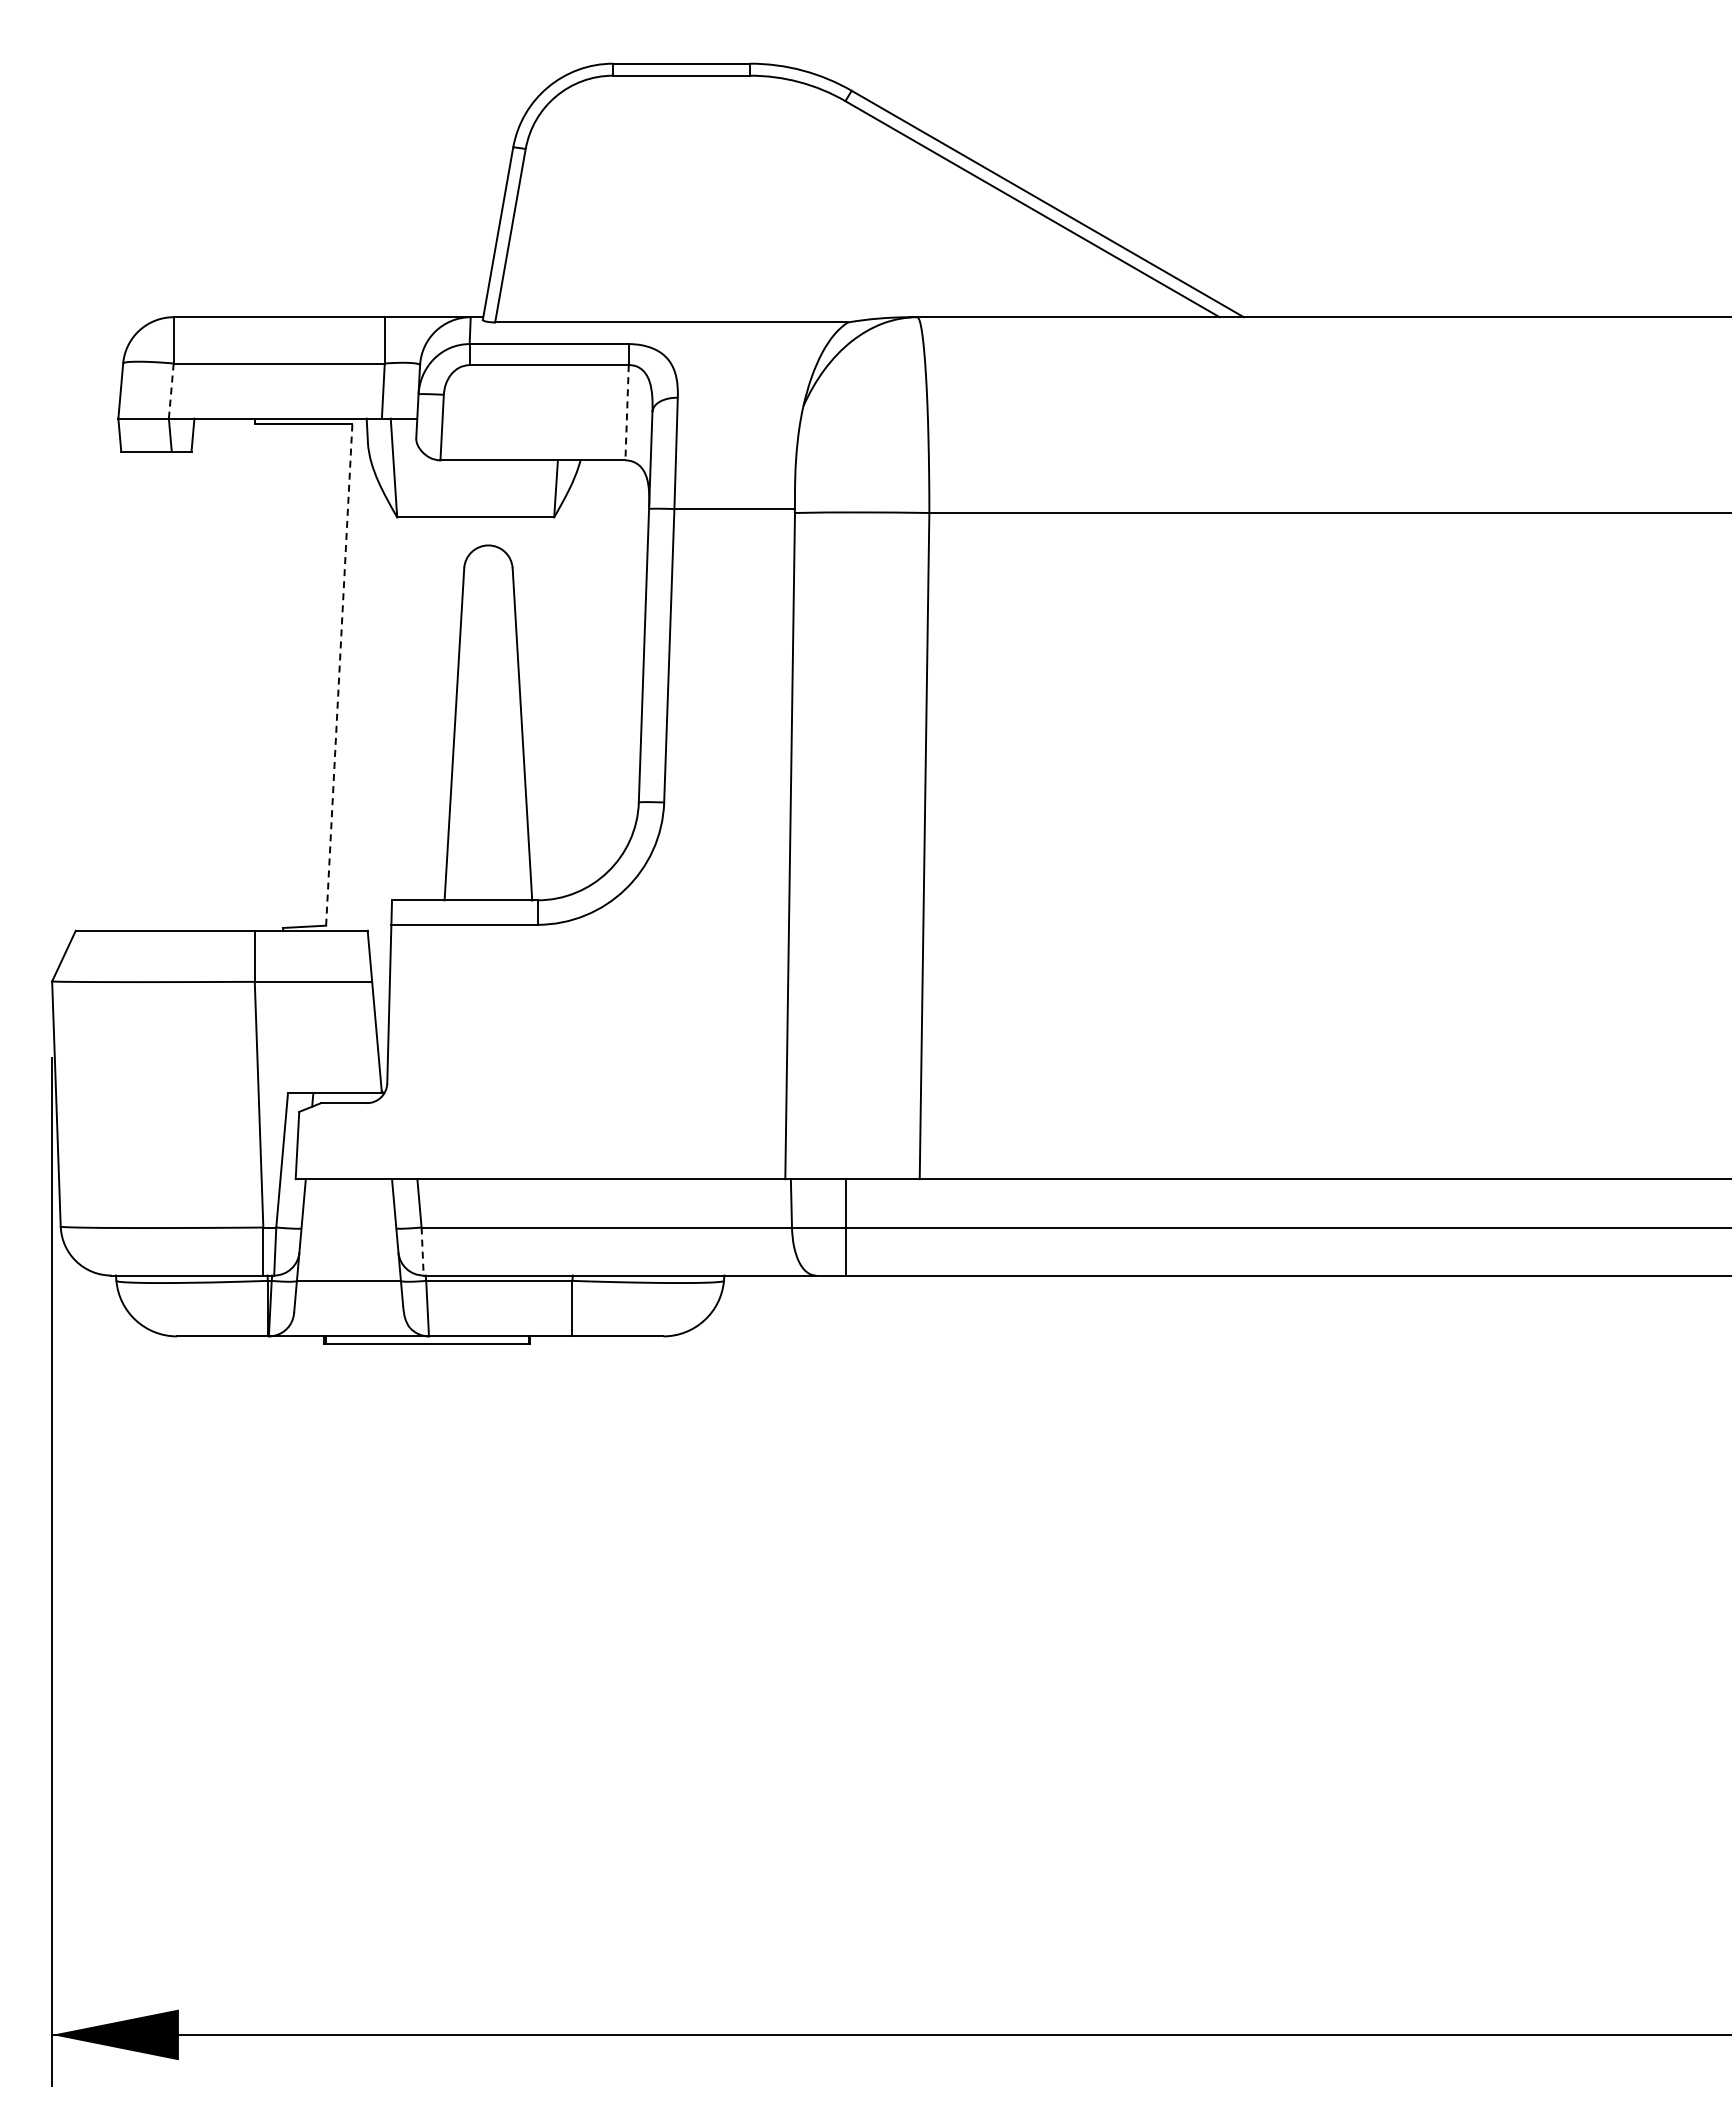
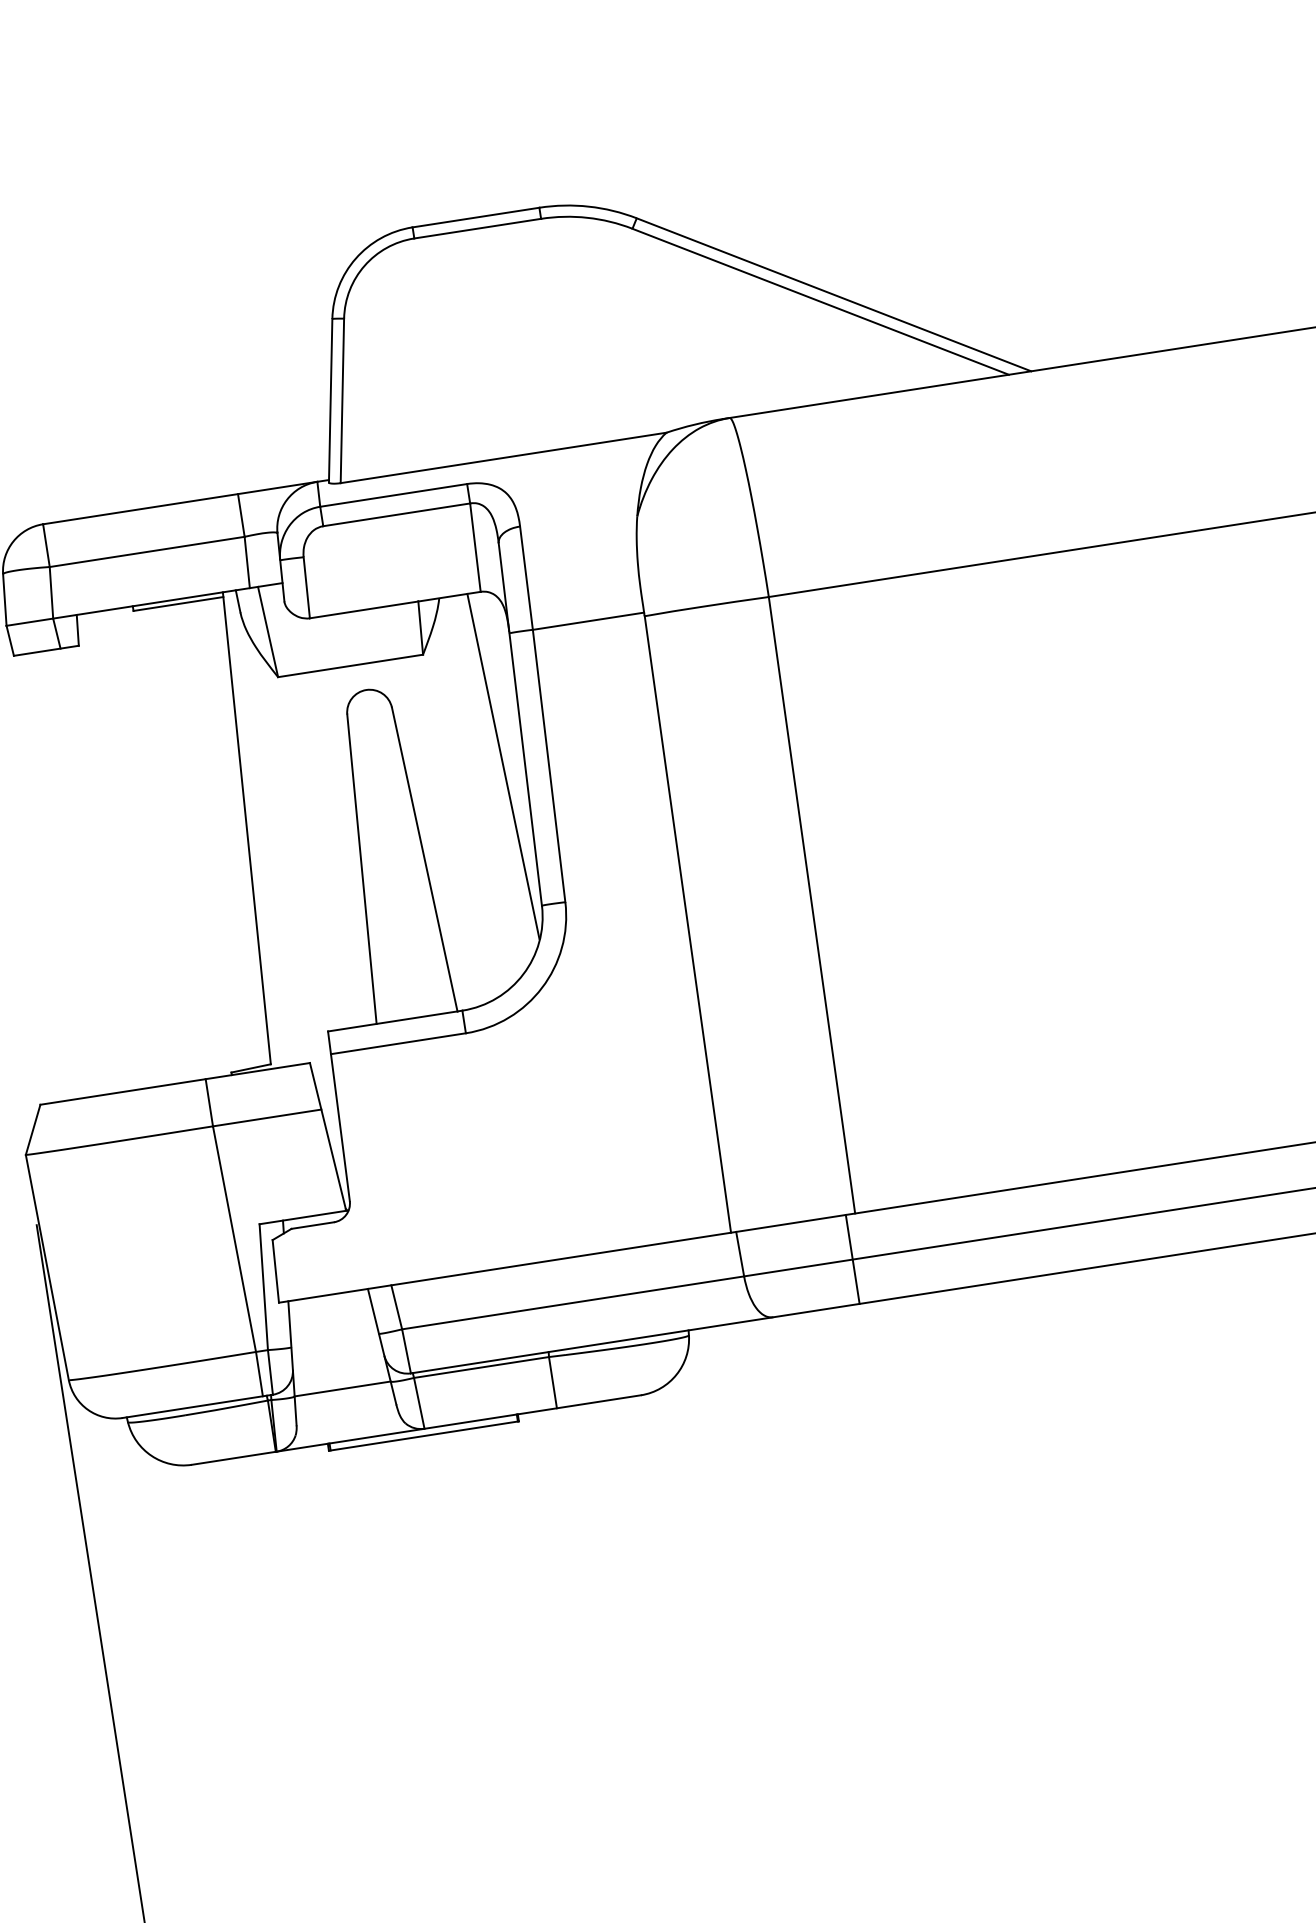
line: (171, 391) -> (51, 593), dashed -> solid
line: (627, 412) -> (475, 547), dashed -> solid
line: (620, 648) -> (503, 766), added
line: (339, 672) -> (247, 828), dashed -> solid
line: (845, 1227) -> (852, 1259), moved
line: (422, 1252) -> (406, 1352), dashed -> solid

